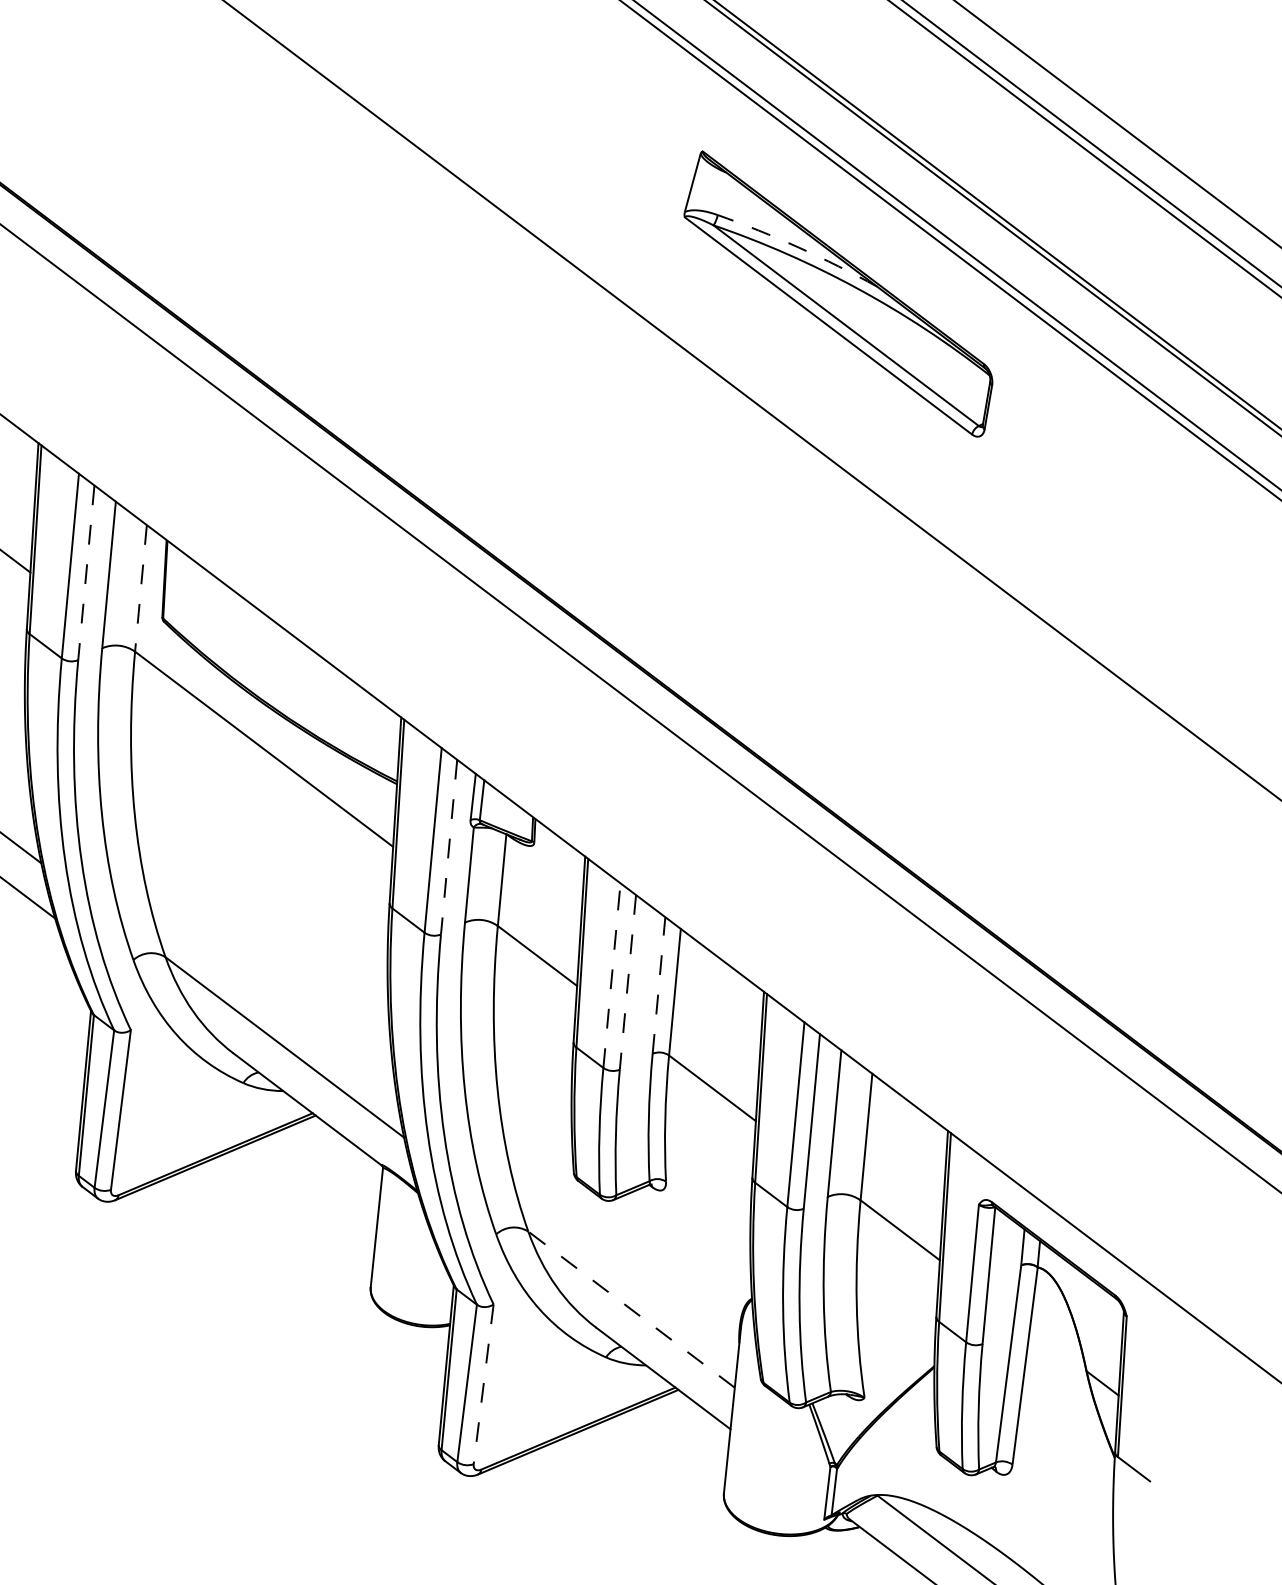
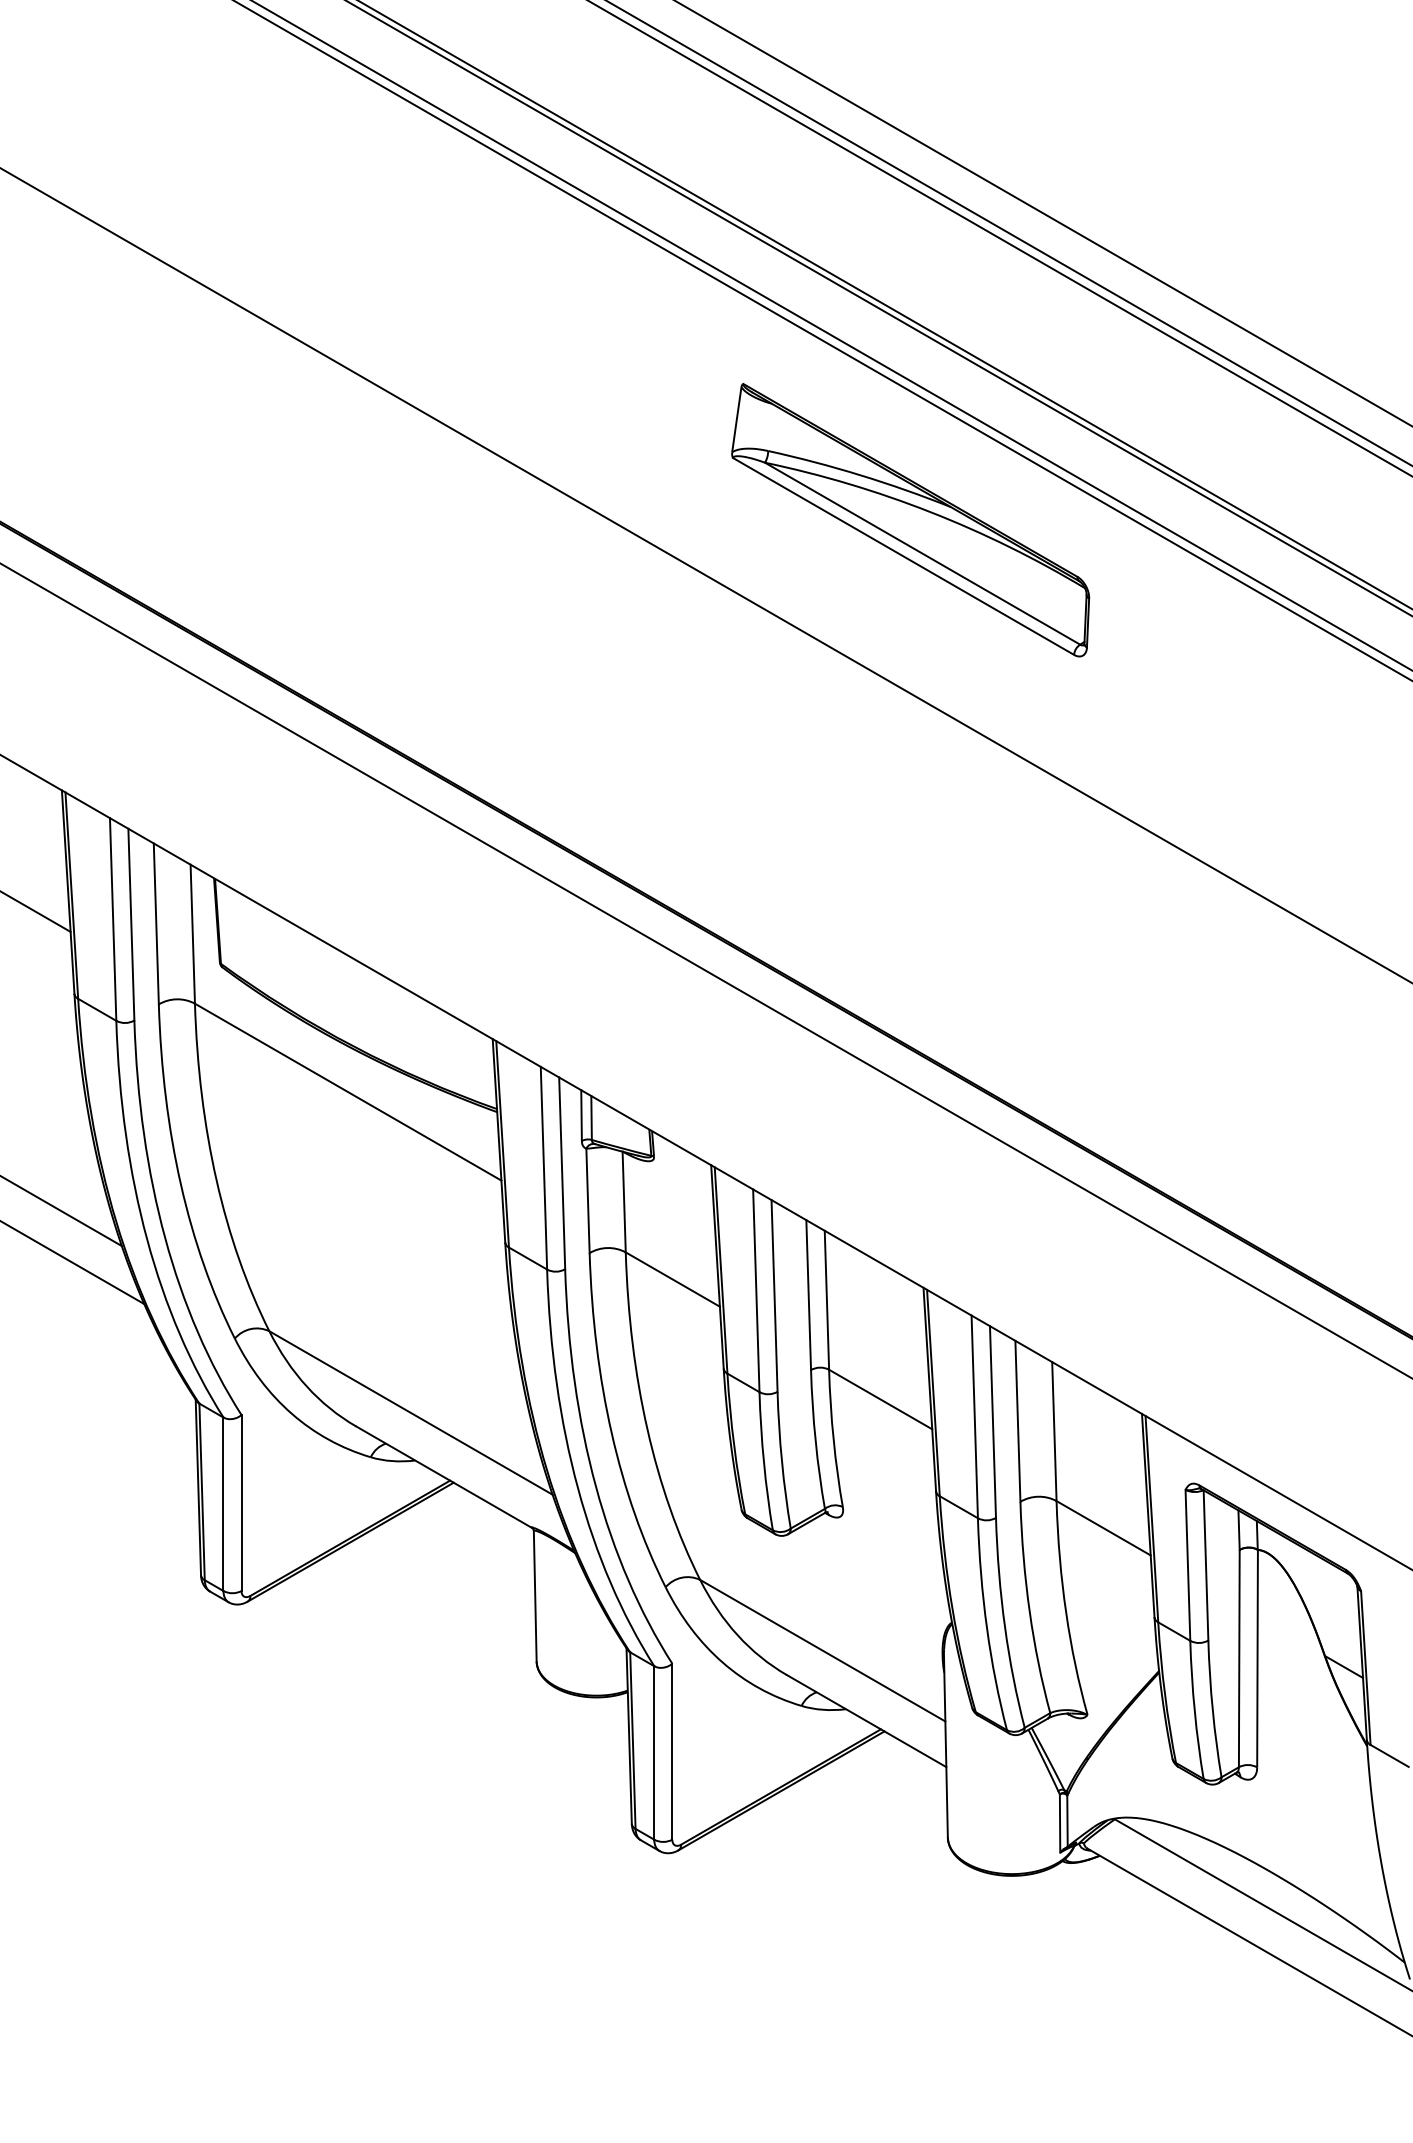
arc: (798, 247) -> (860, 475), dashed -> solid
line: (86, 572) -> (131, 924), dashed -> solid
line: (140, 588) -> (192, 934), dashed -> solid
line: (449, 847) -> (562, 1173), dashed -> solid
line: (612, 975) -> (756, 1290), dashed -> solid
line: (627, 981) -> (774, 1295), dashed -> solid
line: (658, 984) -> (808, 1294), dashed -> solid
line: (631, 1309) -> (822, 1650), dashed -> solid
line: (483, 1384) -> (672, 1751), dashed -> solid

